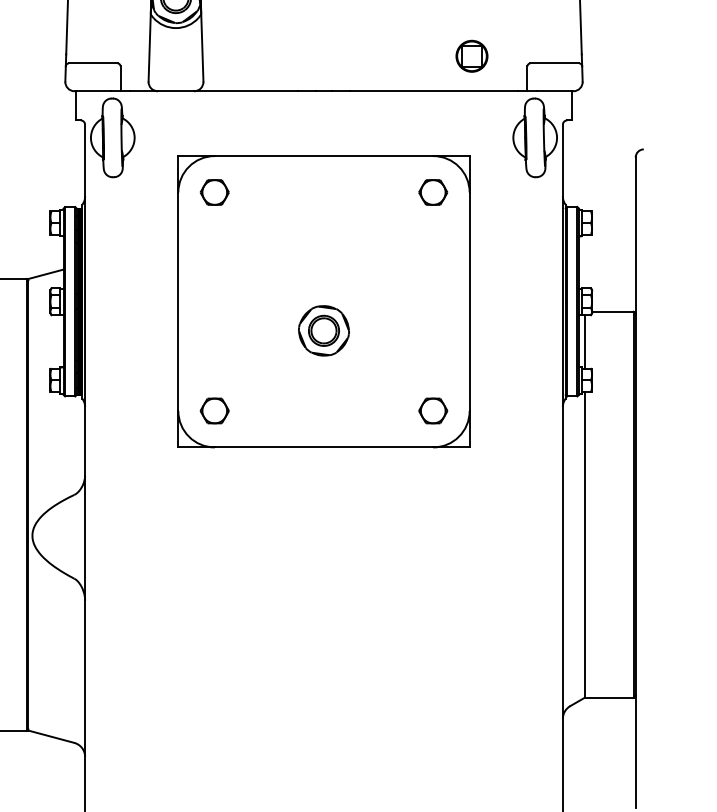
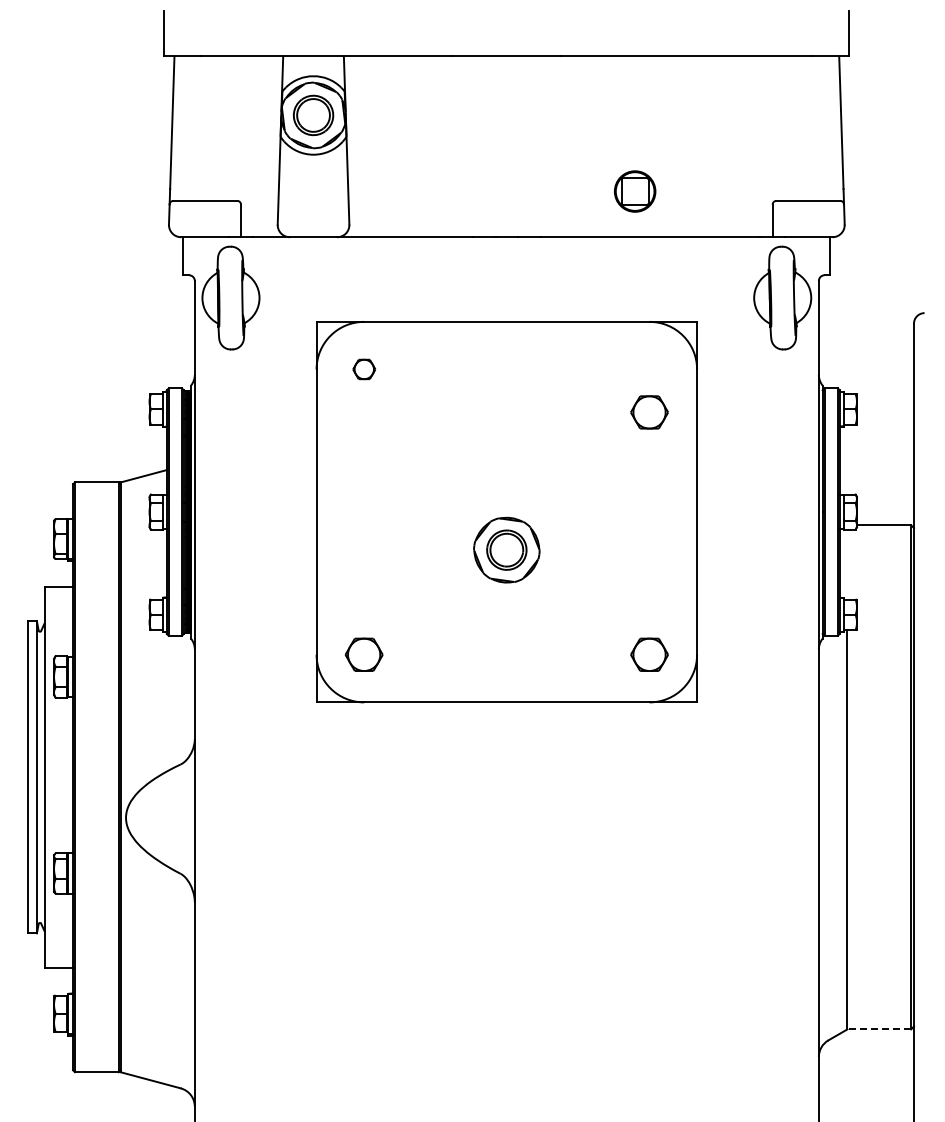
part: (472, 56) -> (635, 191), moved
part: (215, 192) -> (364, 369), size x0.6
part: (433, 192) -> (649, 412), moved
line: (584, 341) -> (847, 564), removed
line: (609, 697) -> (879, 1029), solid -> dashed

